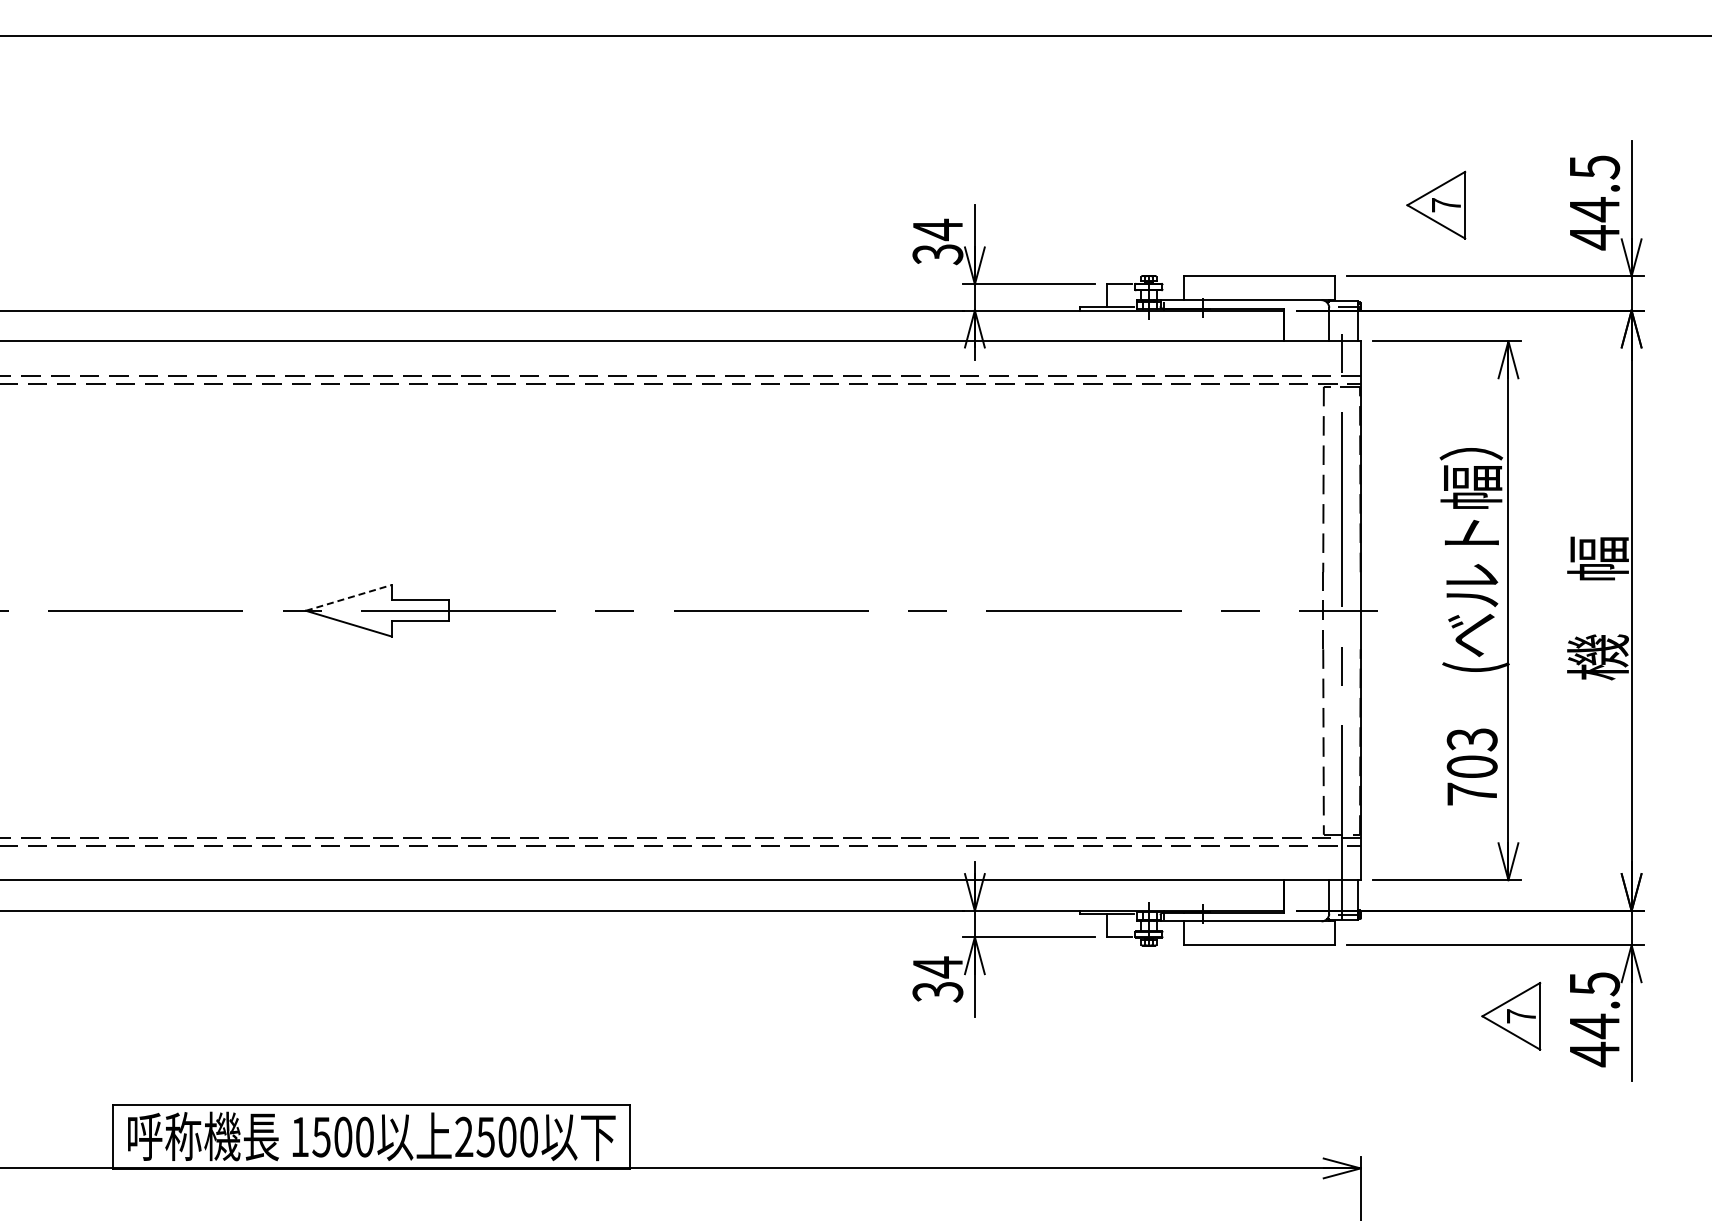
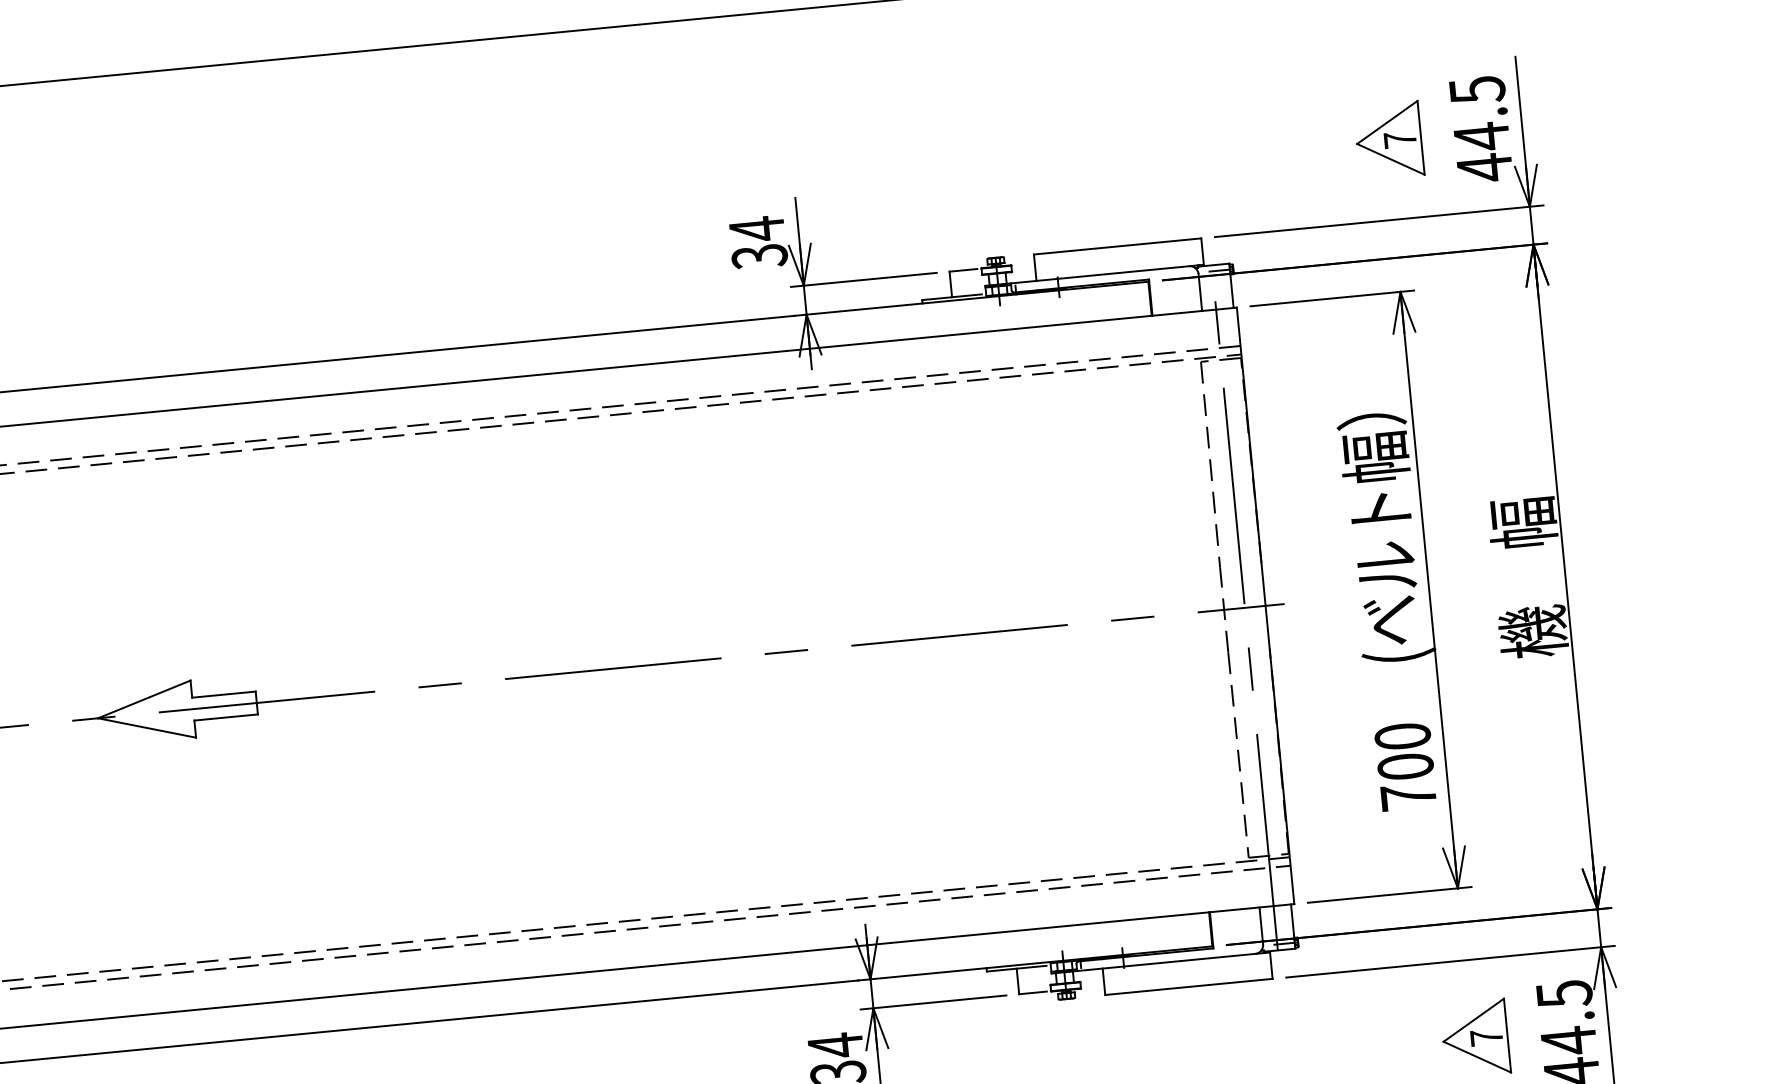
part: (1436, 204) -> (1389, 140), moved
line: (348, 597) -> (143, 699), dashed -> solid
text: (1471, 739) -> (1401, 736), 703 -> 700

